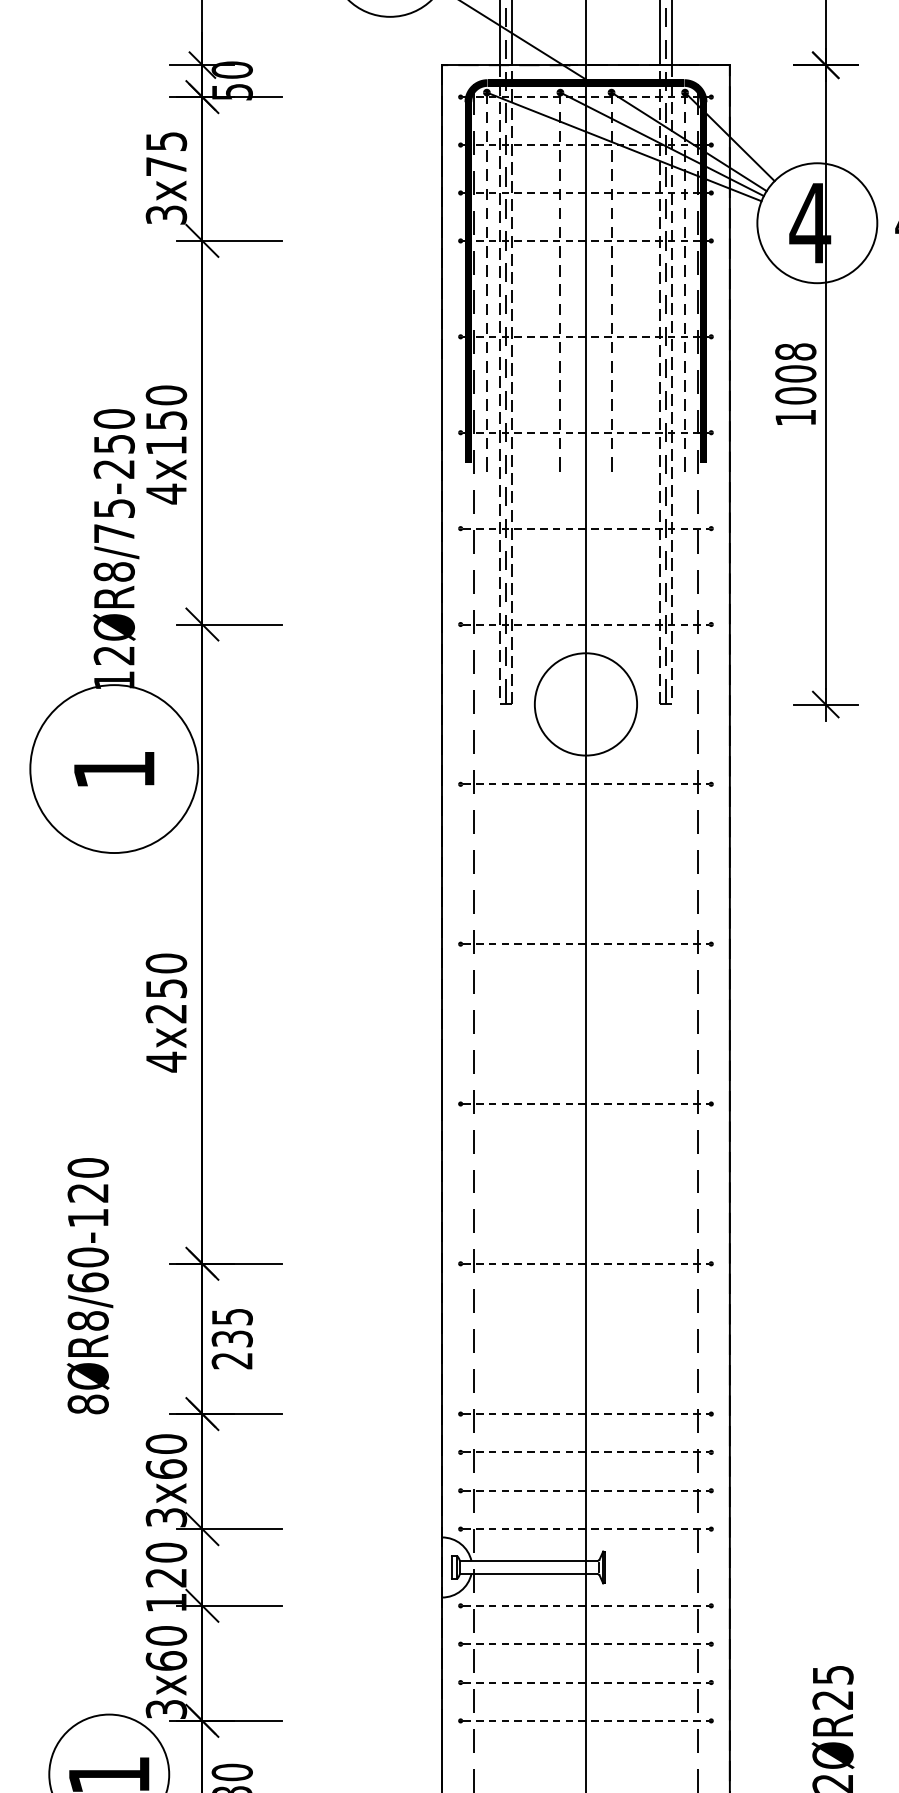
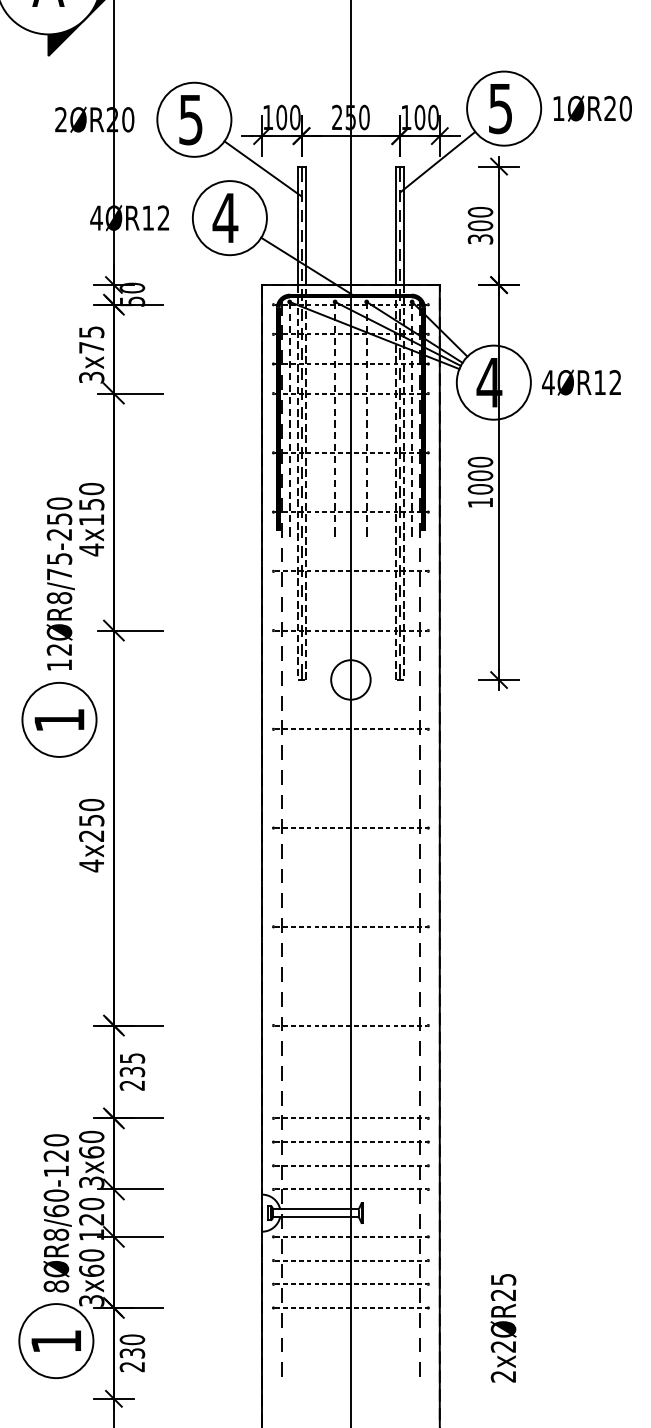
text: (795, 350) -> (480, 461), 1008 -> 1000
circle: (585, 703) -> (350, 679), size x0.62
circle: (114, 768) -> (59, 719), size x0.71
text: (166, 1012) -> (91, 835), moved
text: (90, 1286) -> (57, 1213), moved

